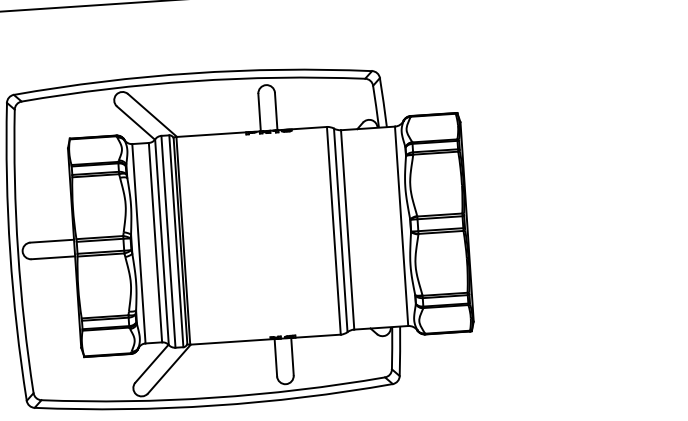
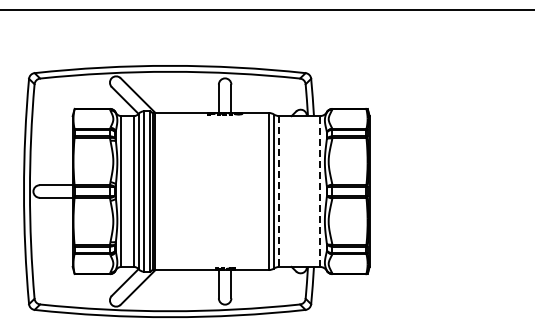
line: (402, 226) -> (320, 191), solid -> dashed
line: (348, 231) -> (279, 192), solid -> dashed

